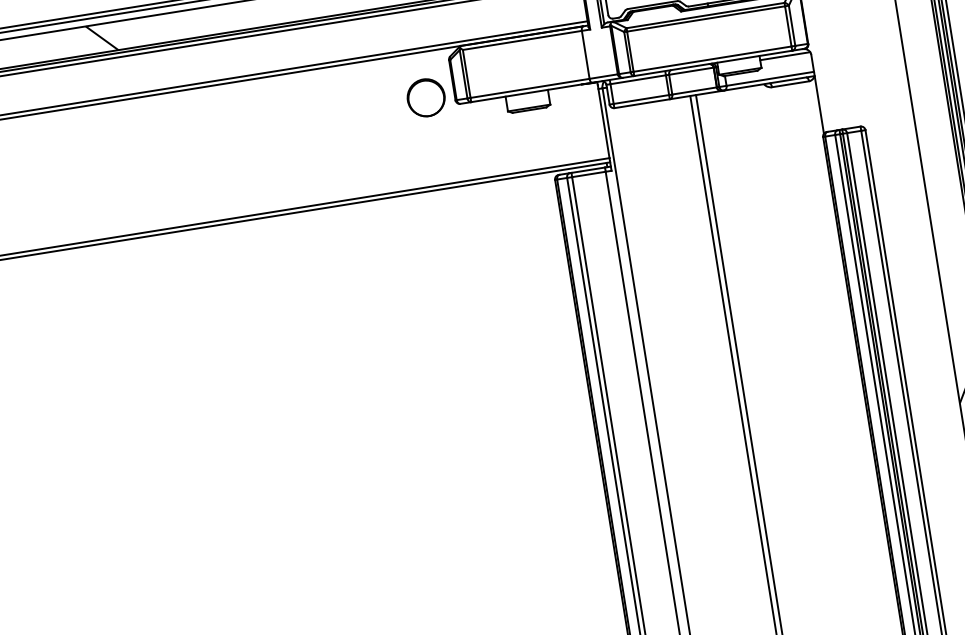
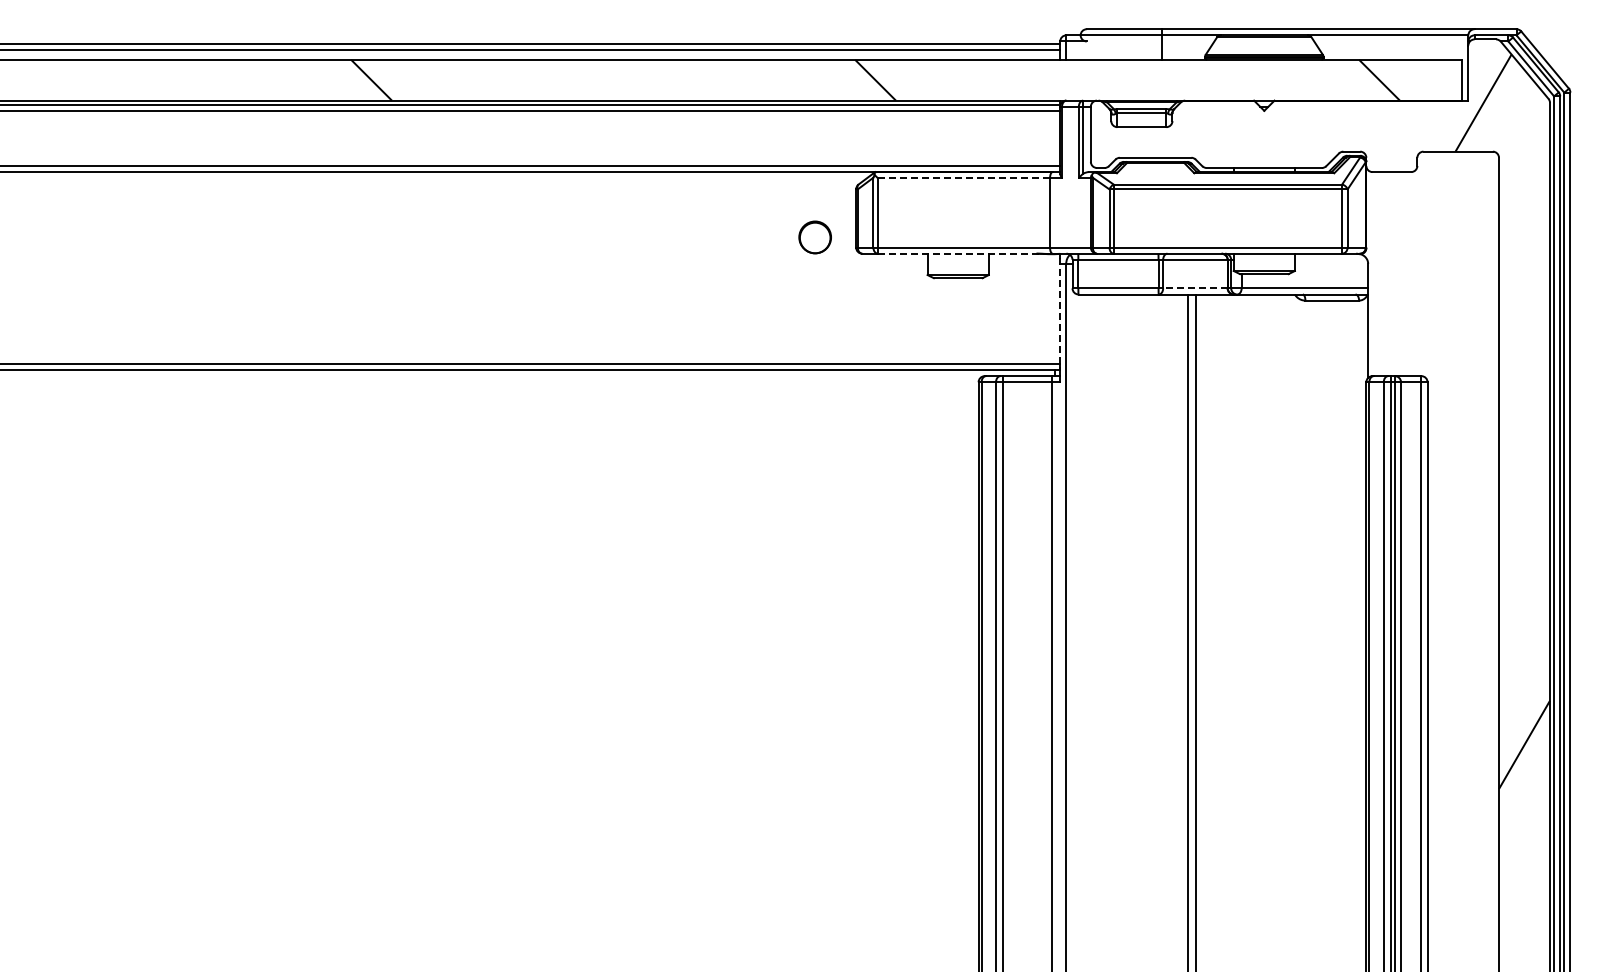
line: (522, 40) -> (964, 178), solid -> dashed
line: (784, 56) -> (1330, 259), removed
line: (693, 91) -> (1194, 288), solid -> dashed
line: (531, 92) -> (965, 253), solid -> dashed
part: (425, 97) -> (814, 237), size x0.6
line: (603, 121) -> (1060, 311), solid -> dashed

